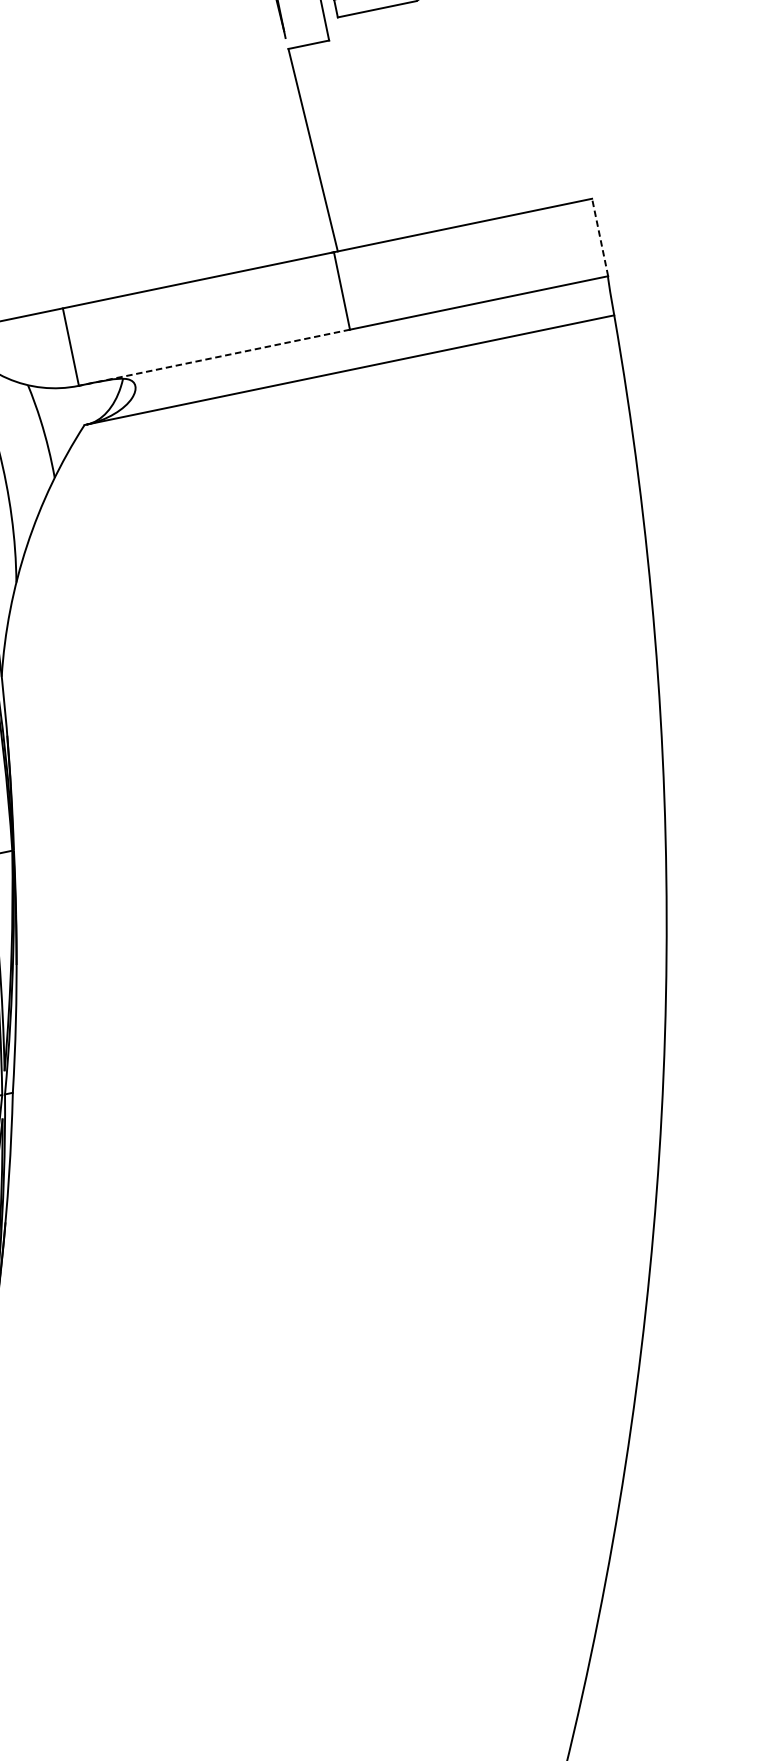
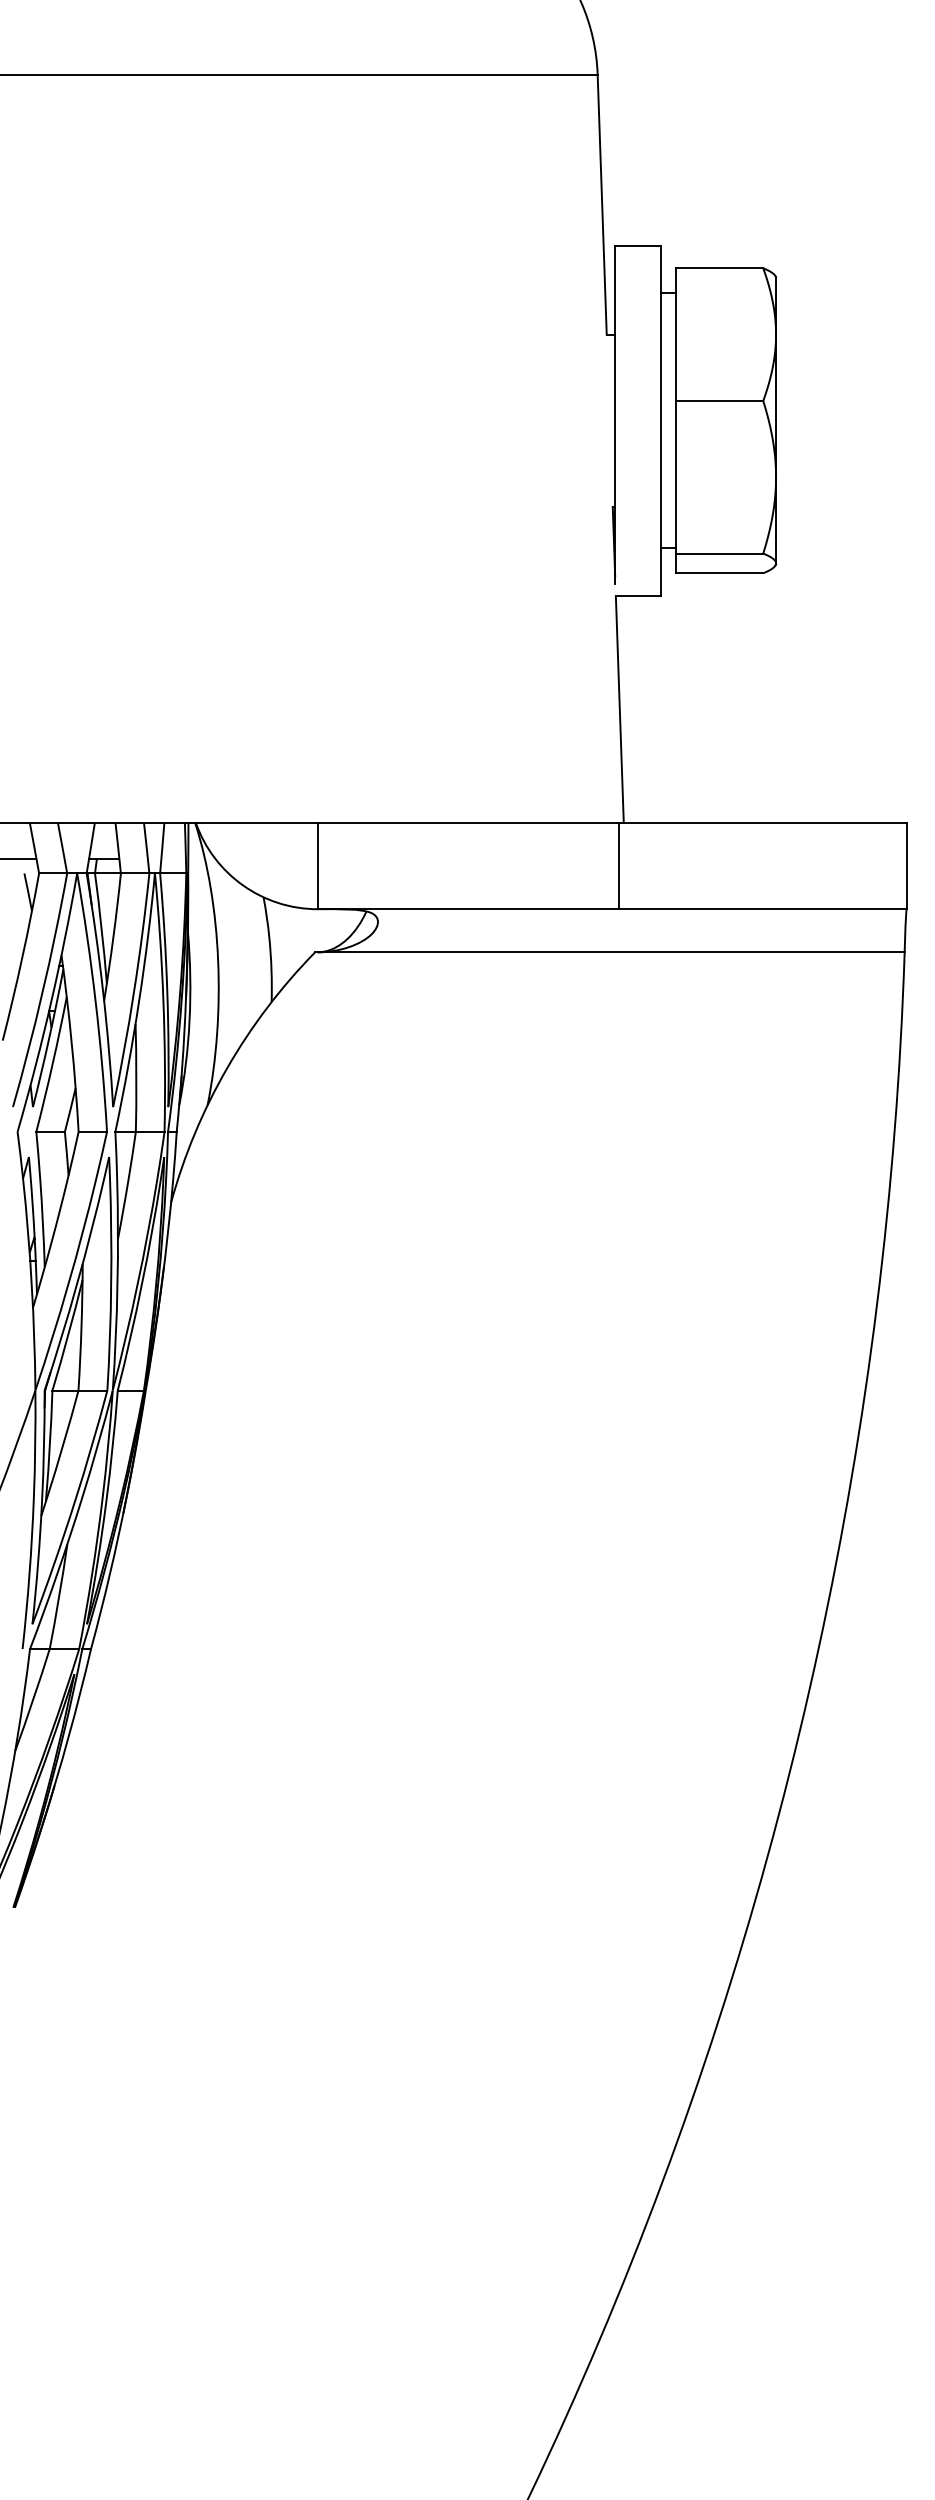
line: (599, 236) -> (906, 865), dashed -> solid
line: (214, 358) -> (468, 909), dashed -> solid

